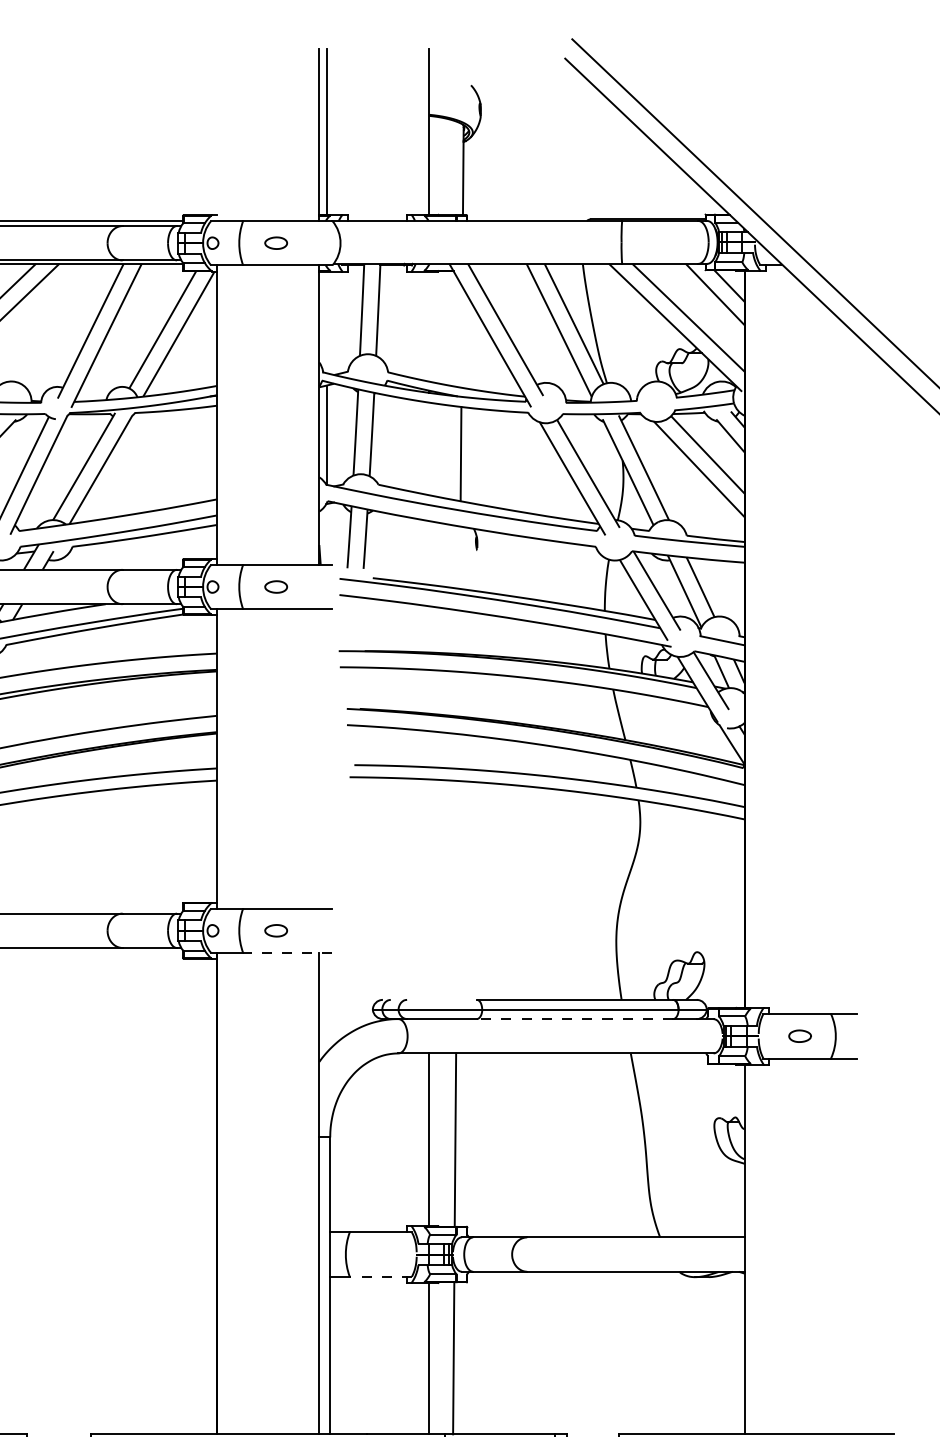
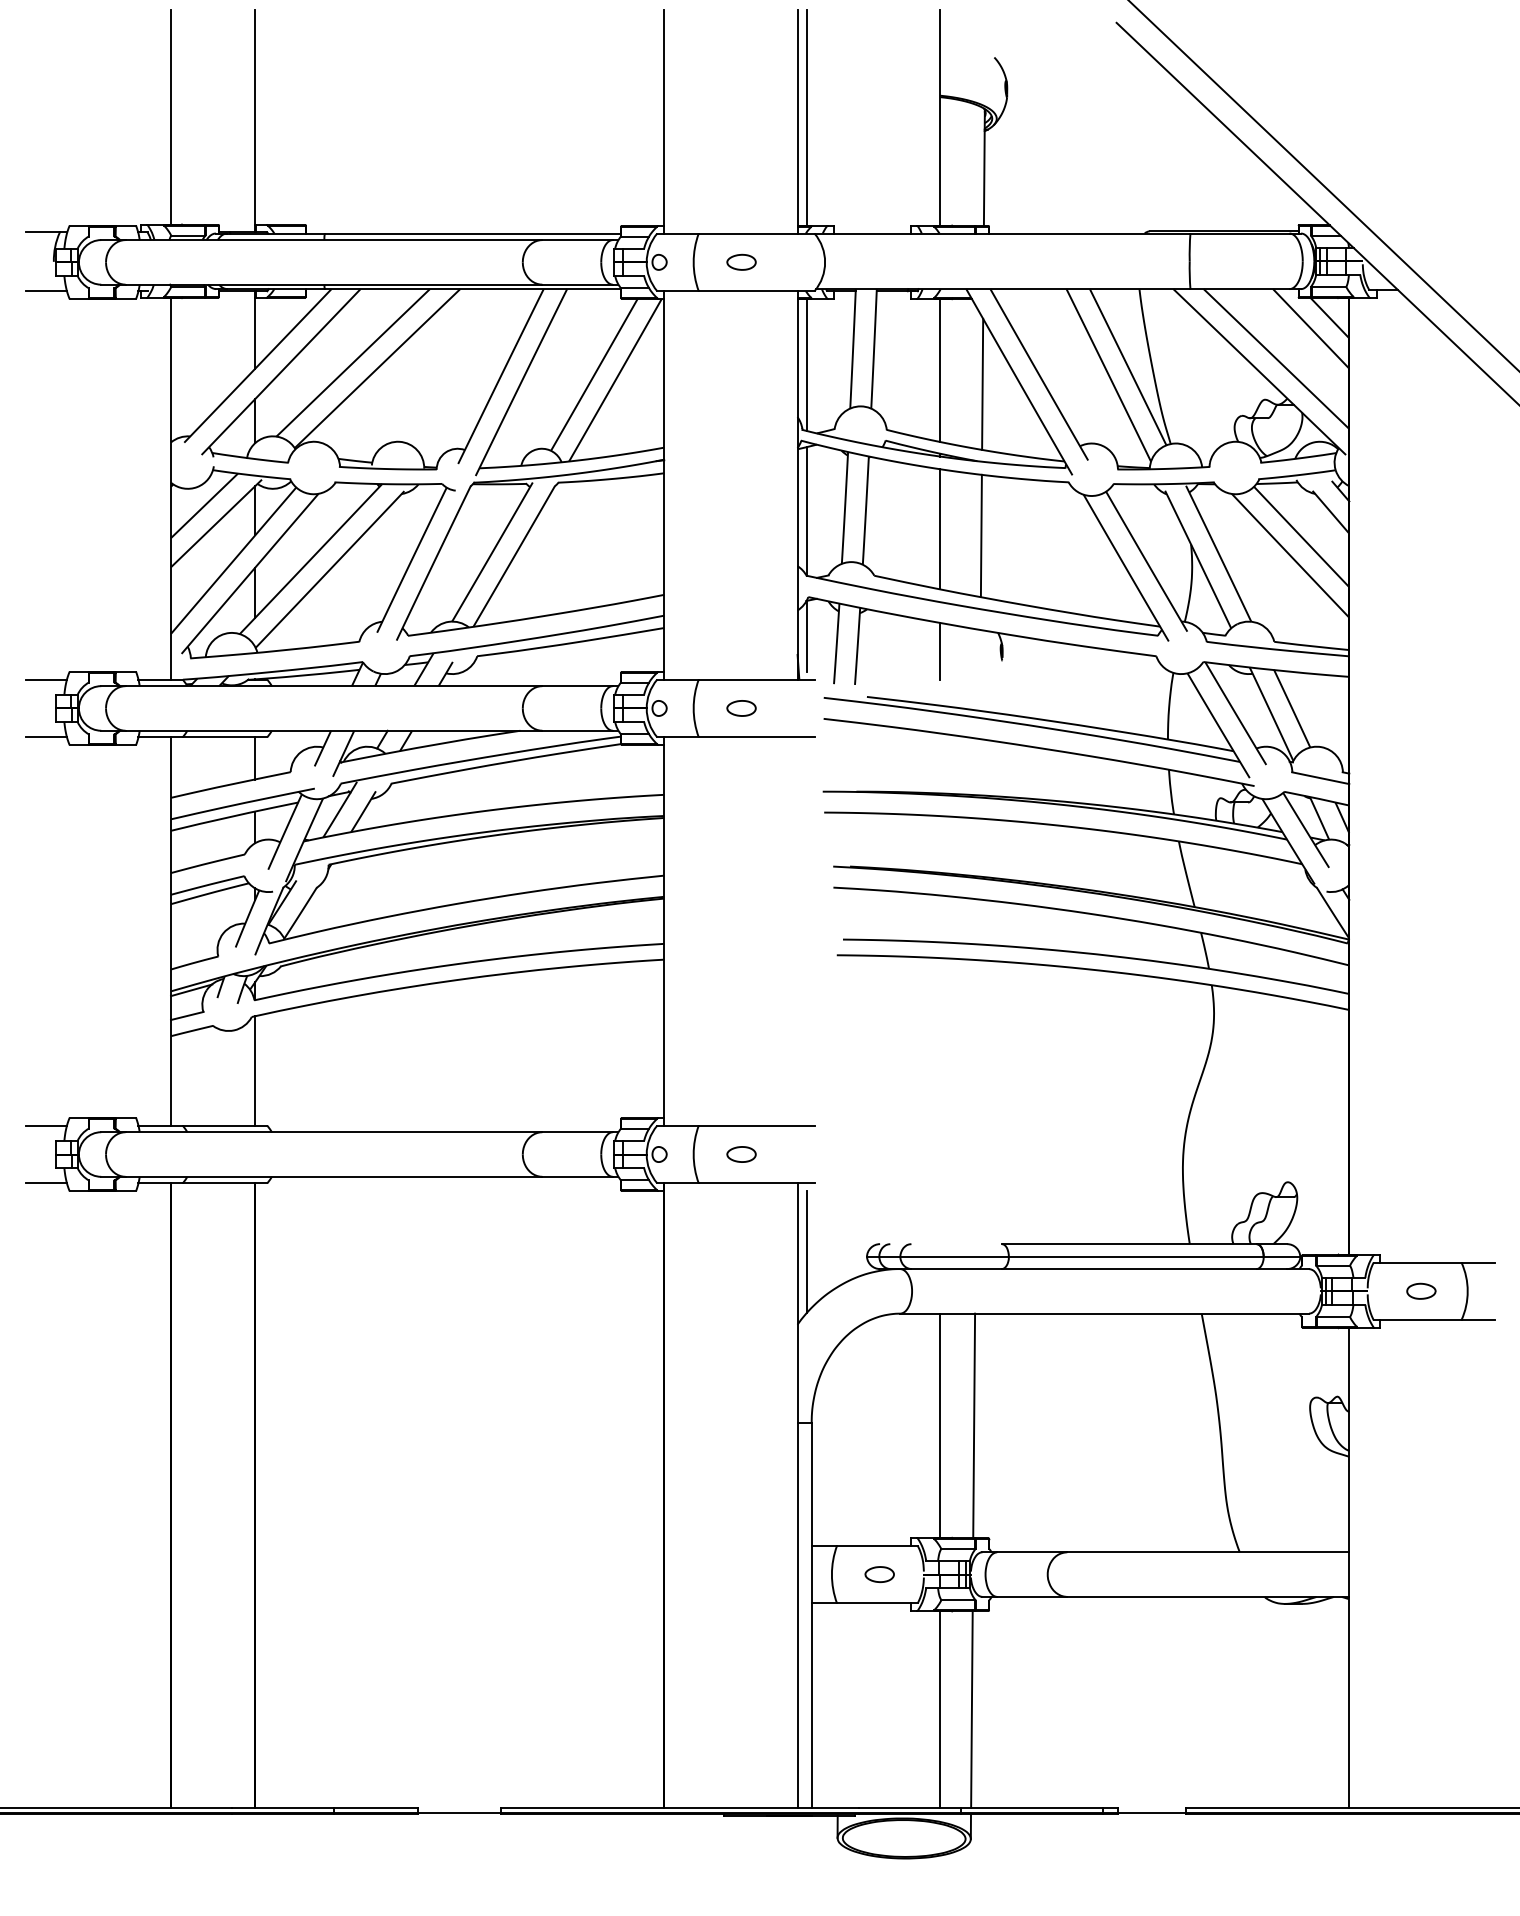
line: (216, 134) -> (664, 121), added
line: (327, 322) -> (807, 365), added
line: (429, 326) -> (940, 370), added
line: (461, 336) -> (982, 383), added
line: (429, 449) -> (940, 529), added
line: (327, 530) -> (807, 635), added
line: (429, 542) -> (940, 650), added
line: (287, 953) -> (756, 1183), dashed -> solid
line: (327, 1005) -> (807, 1251), added
line: (574, 1019) -> (1128, 1269), dashed -> solid
part: (382, 1254) -> (879, 1574), added
line: (380, 1276) -> (876, 1603), dashed -> solid

